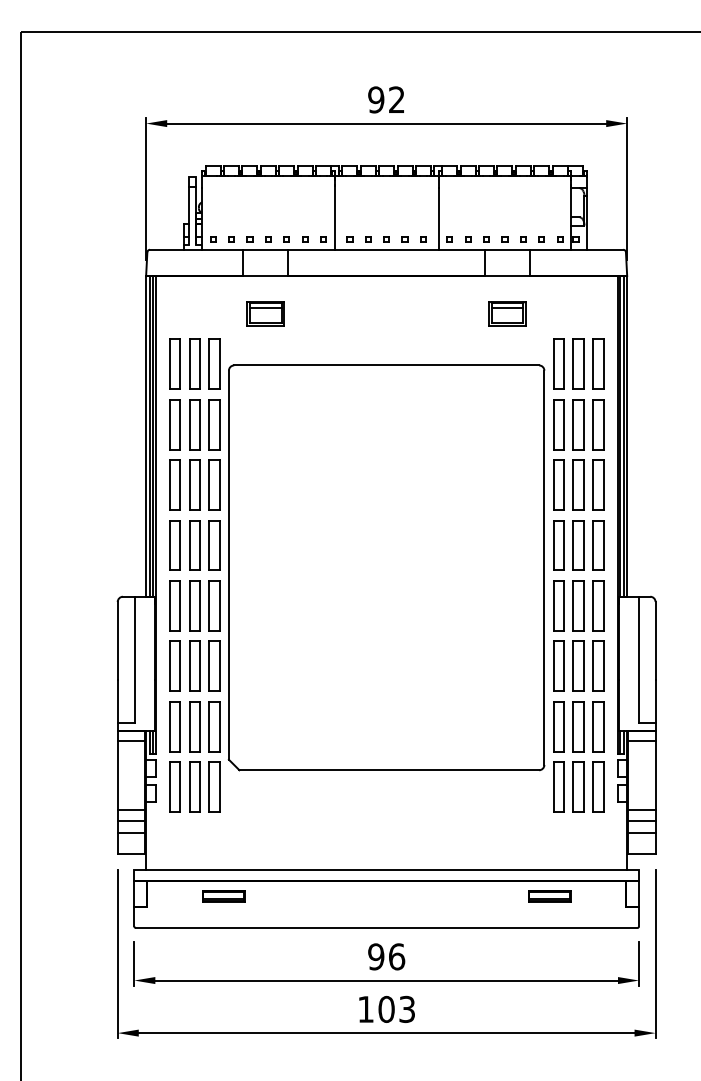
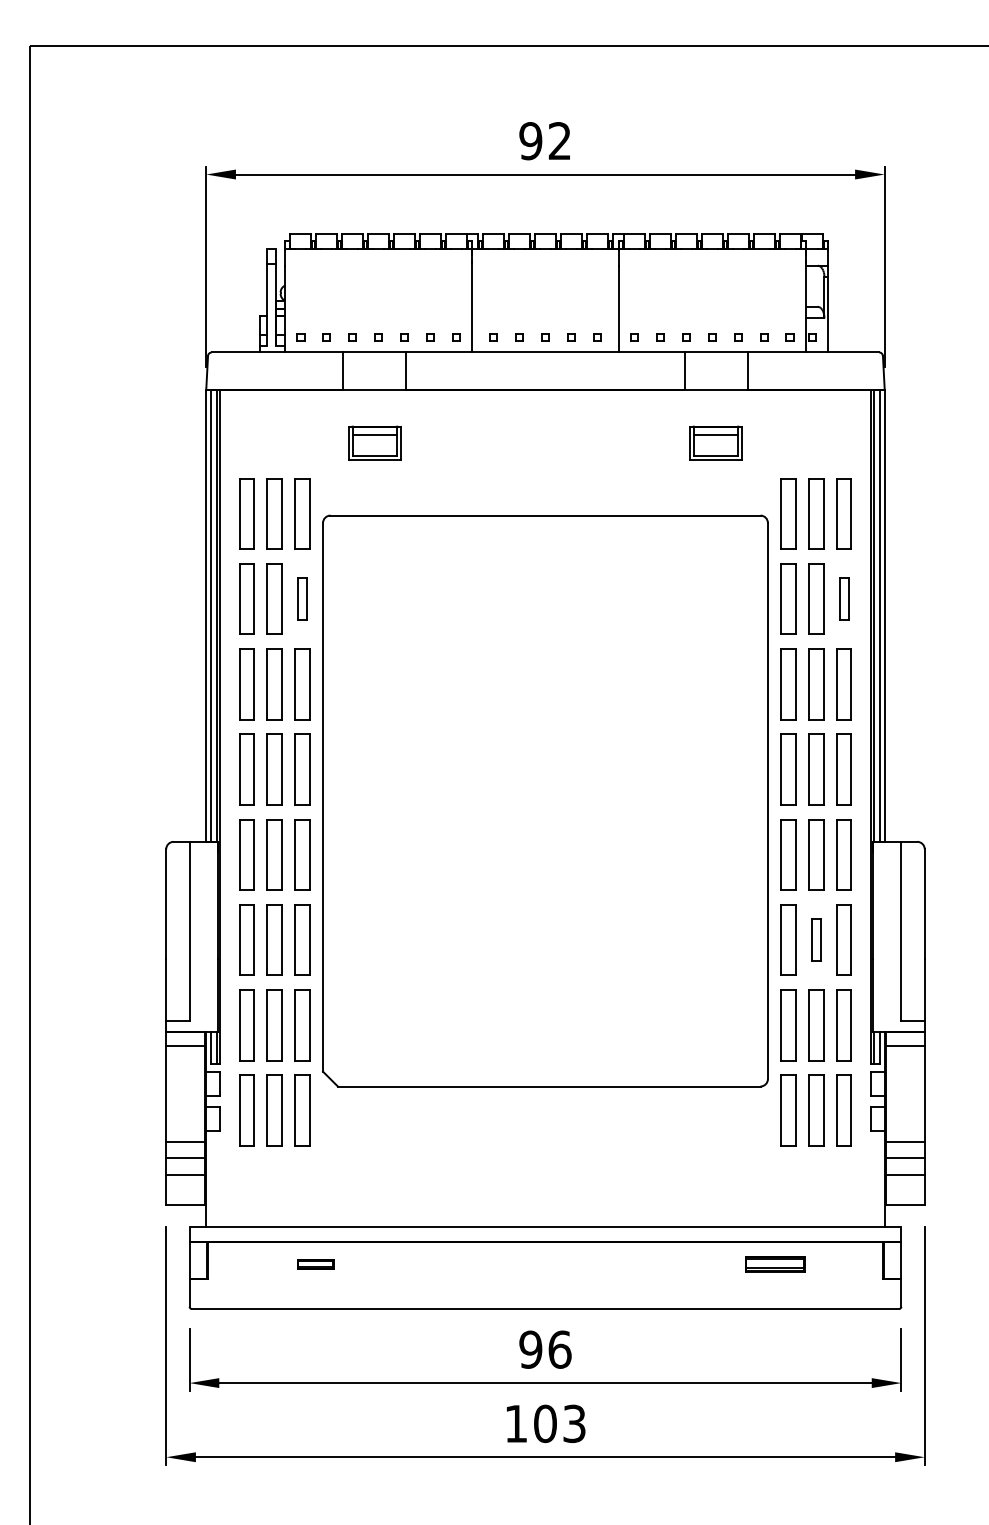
part: (214, 424) -> (302, 598), size x0.6
part: (598, 424) -> (844, 598), size x0.6
part: (578, 665) -> (816, 938), size x0.6
part: (223, 896) -> (315, 1264), size x0.6

